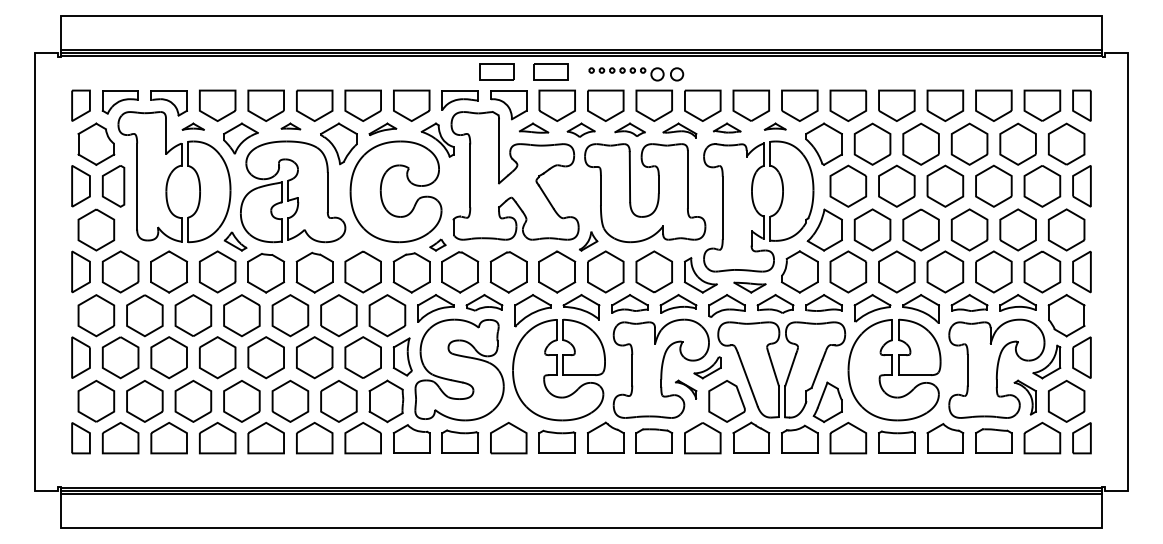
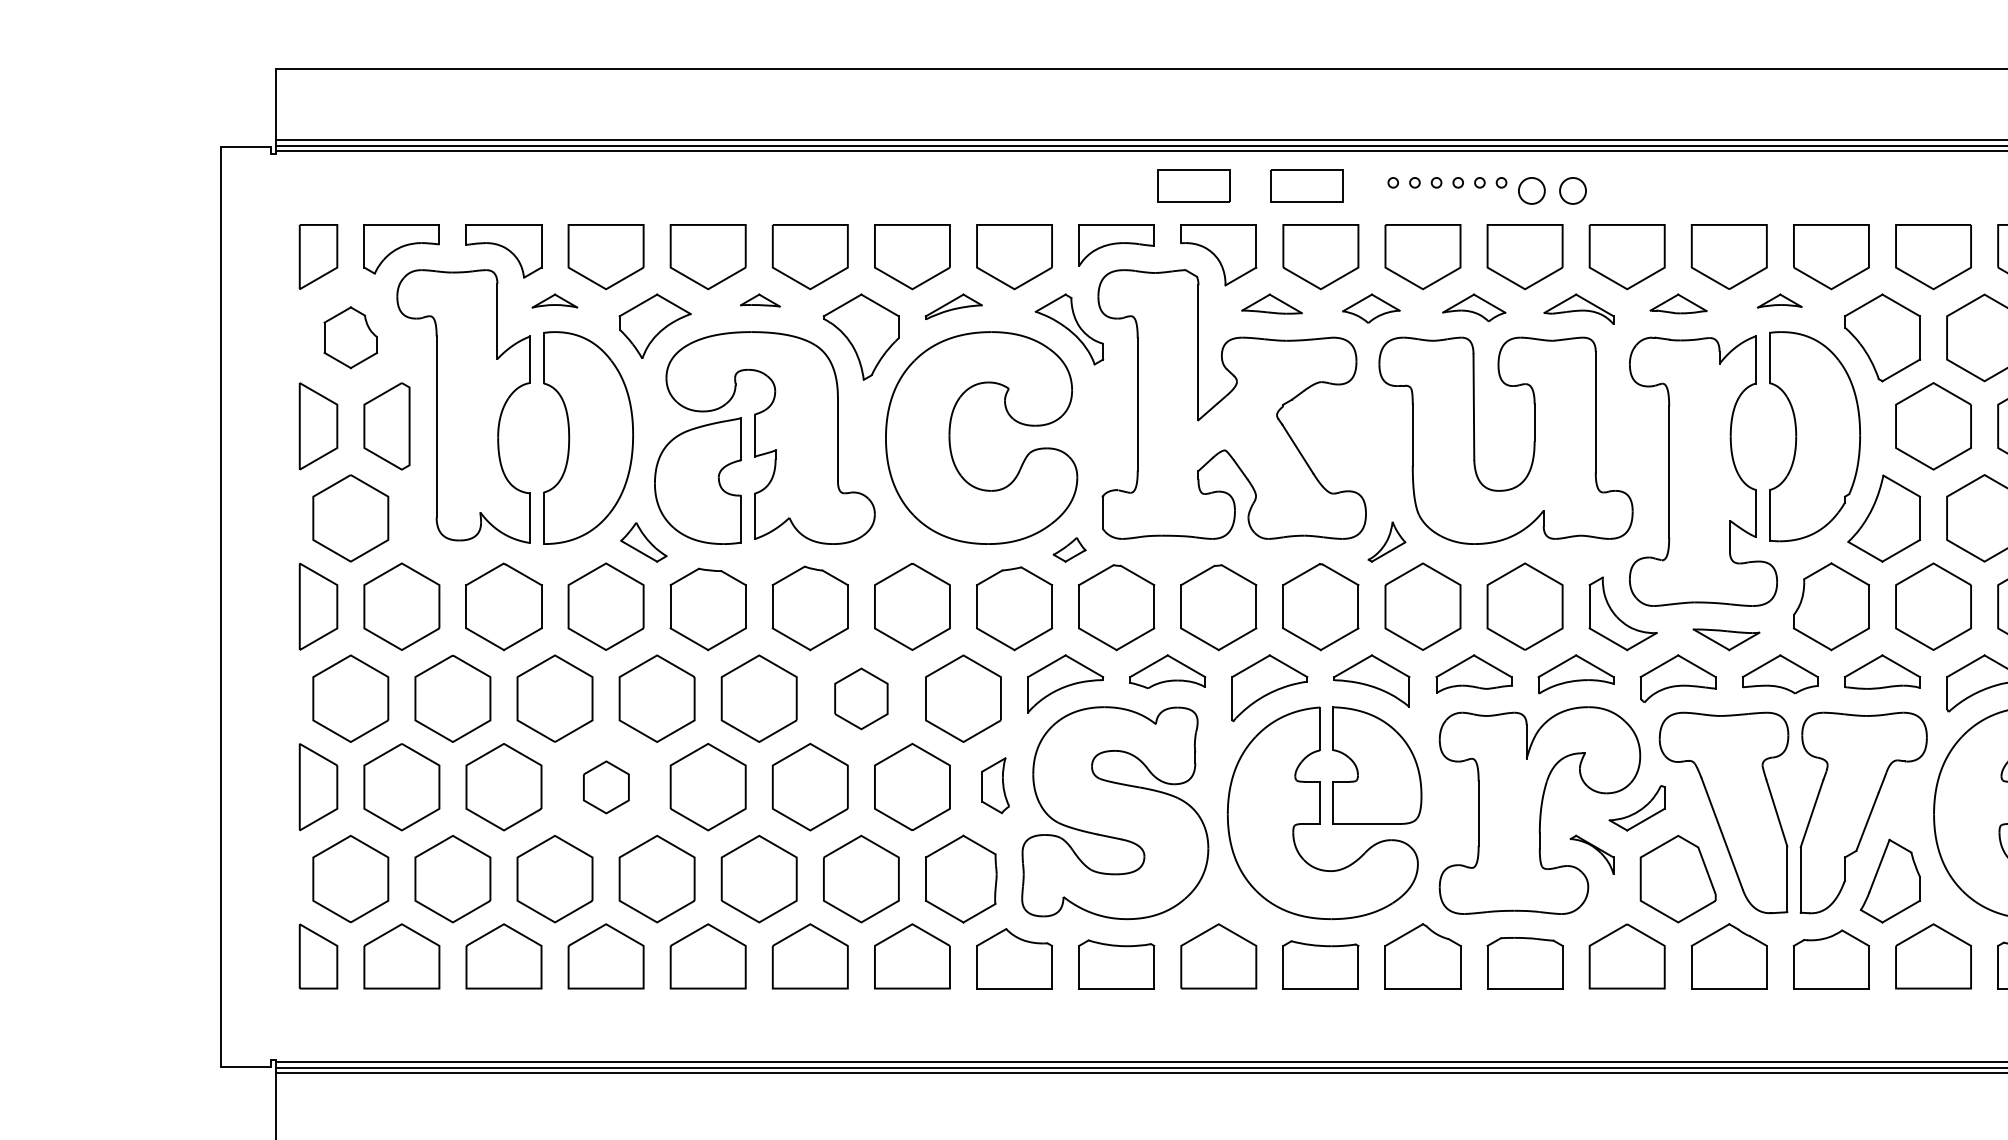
part: (96, 143) -> (351, 336), size x0.7
part: (338, 315) -> (860, 698), size x0.7
part: (402, 356) -> (995, 784), size x0.7
part: (217, 357) -> (605, 786), size x0.6

